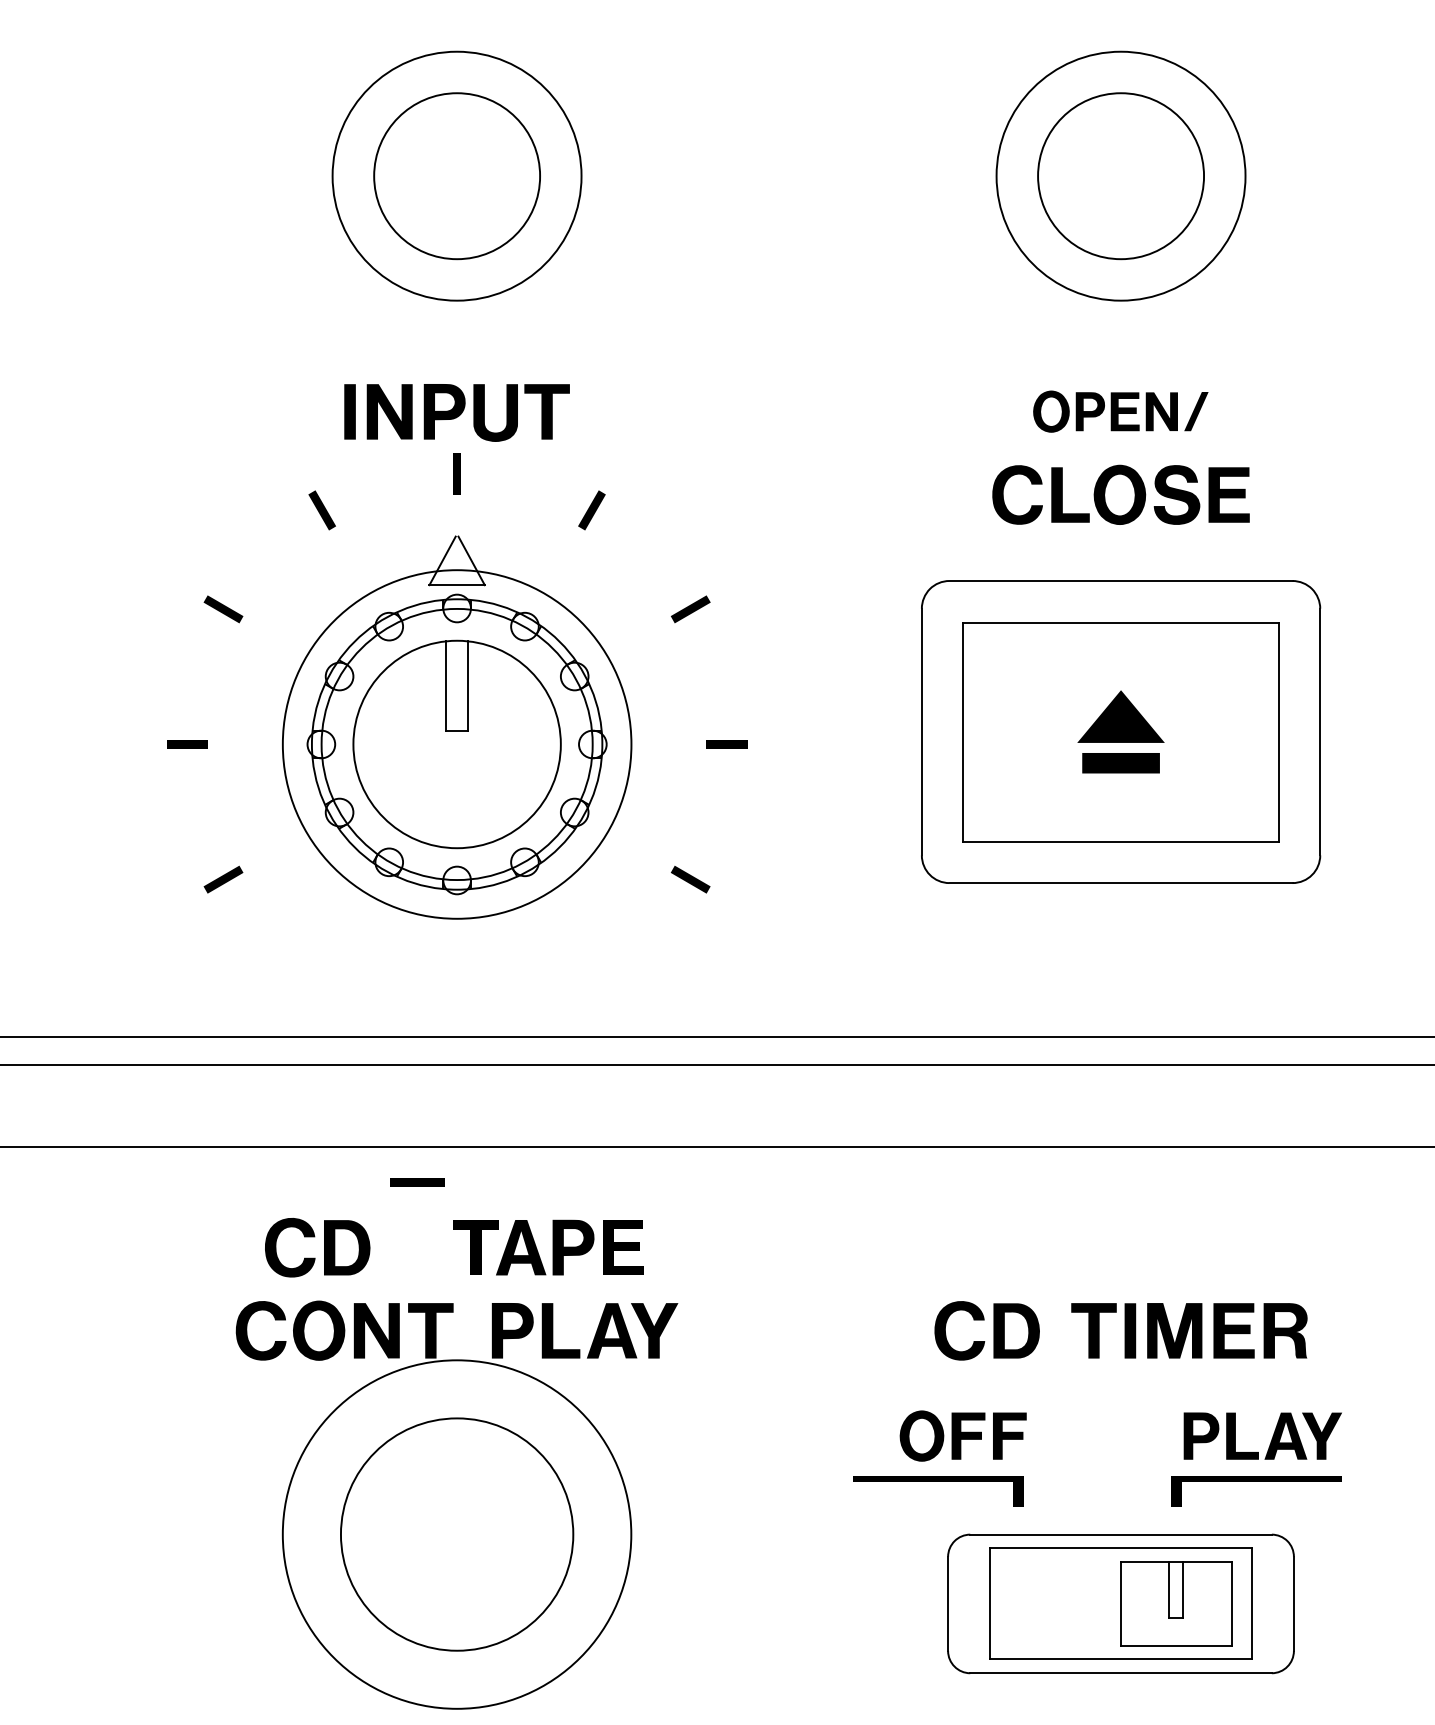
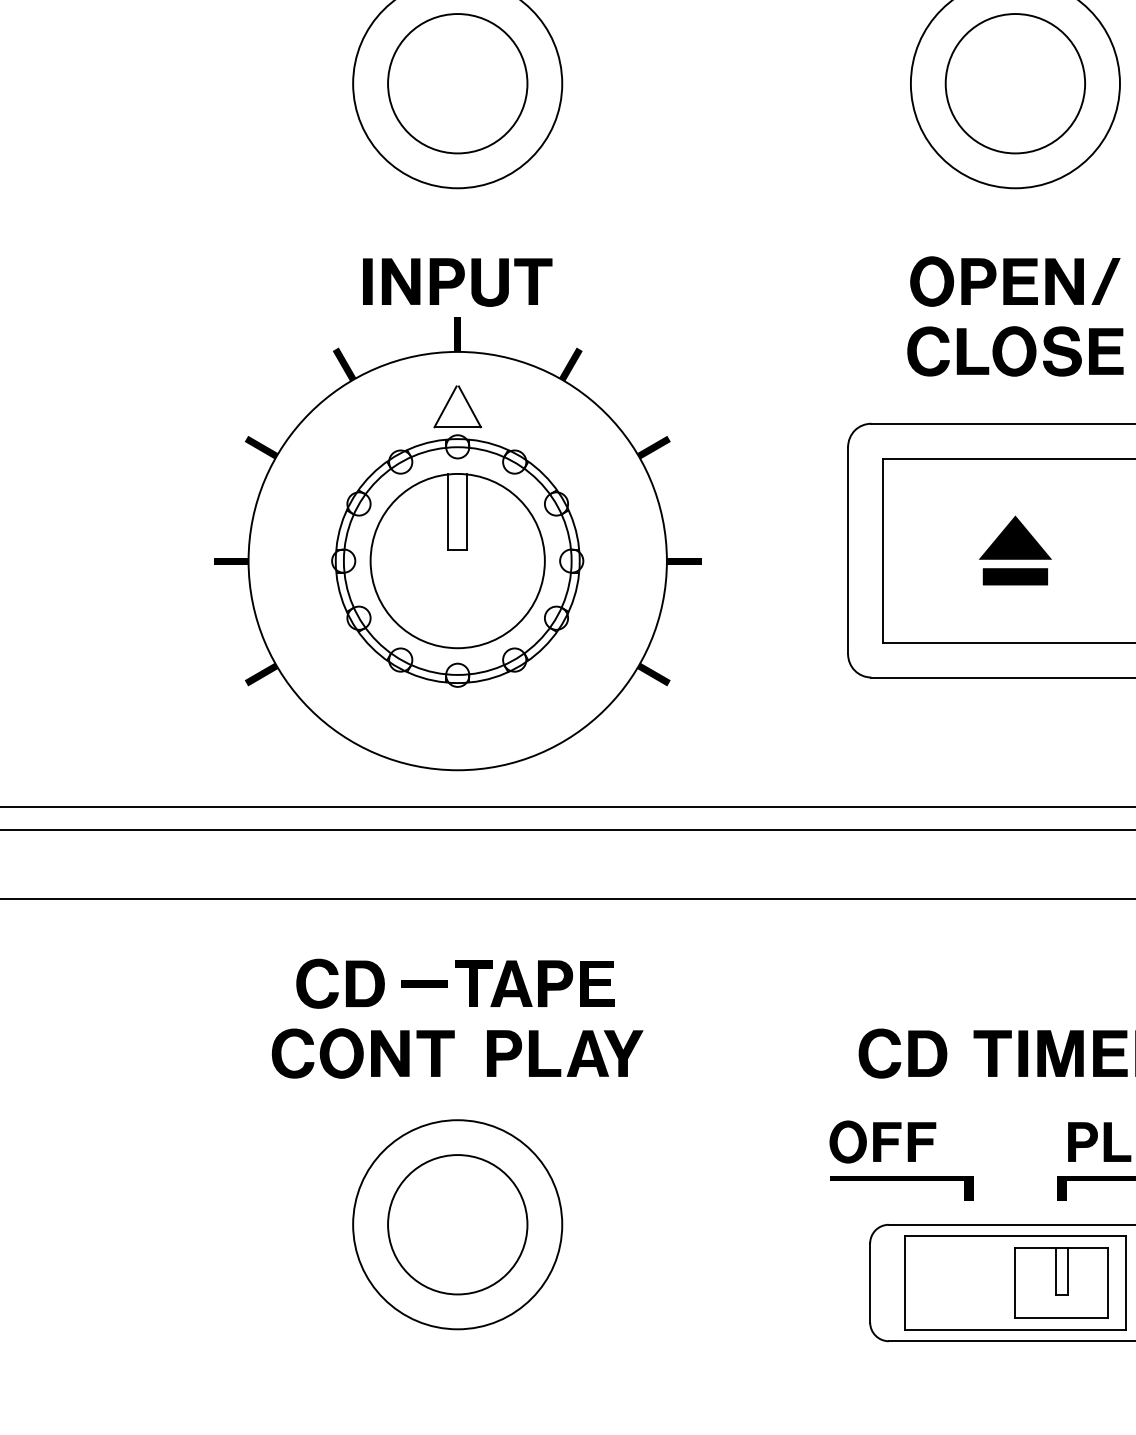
part: (1120, 411) -> (1014, 281), size x1.43
circle: (457, 744) -> (458, 561), size x1.43
part: (417, 1182) -> (424, 983), moved
part: (938, 1481) -> (901, 1180), moved
circle: (456, 1534) -> (457, 1224), size x0.71
circle: (457, 1534) -> (458, 1224), size x0.71

